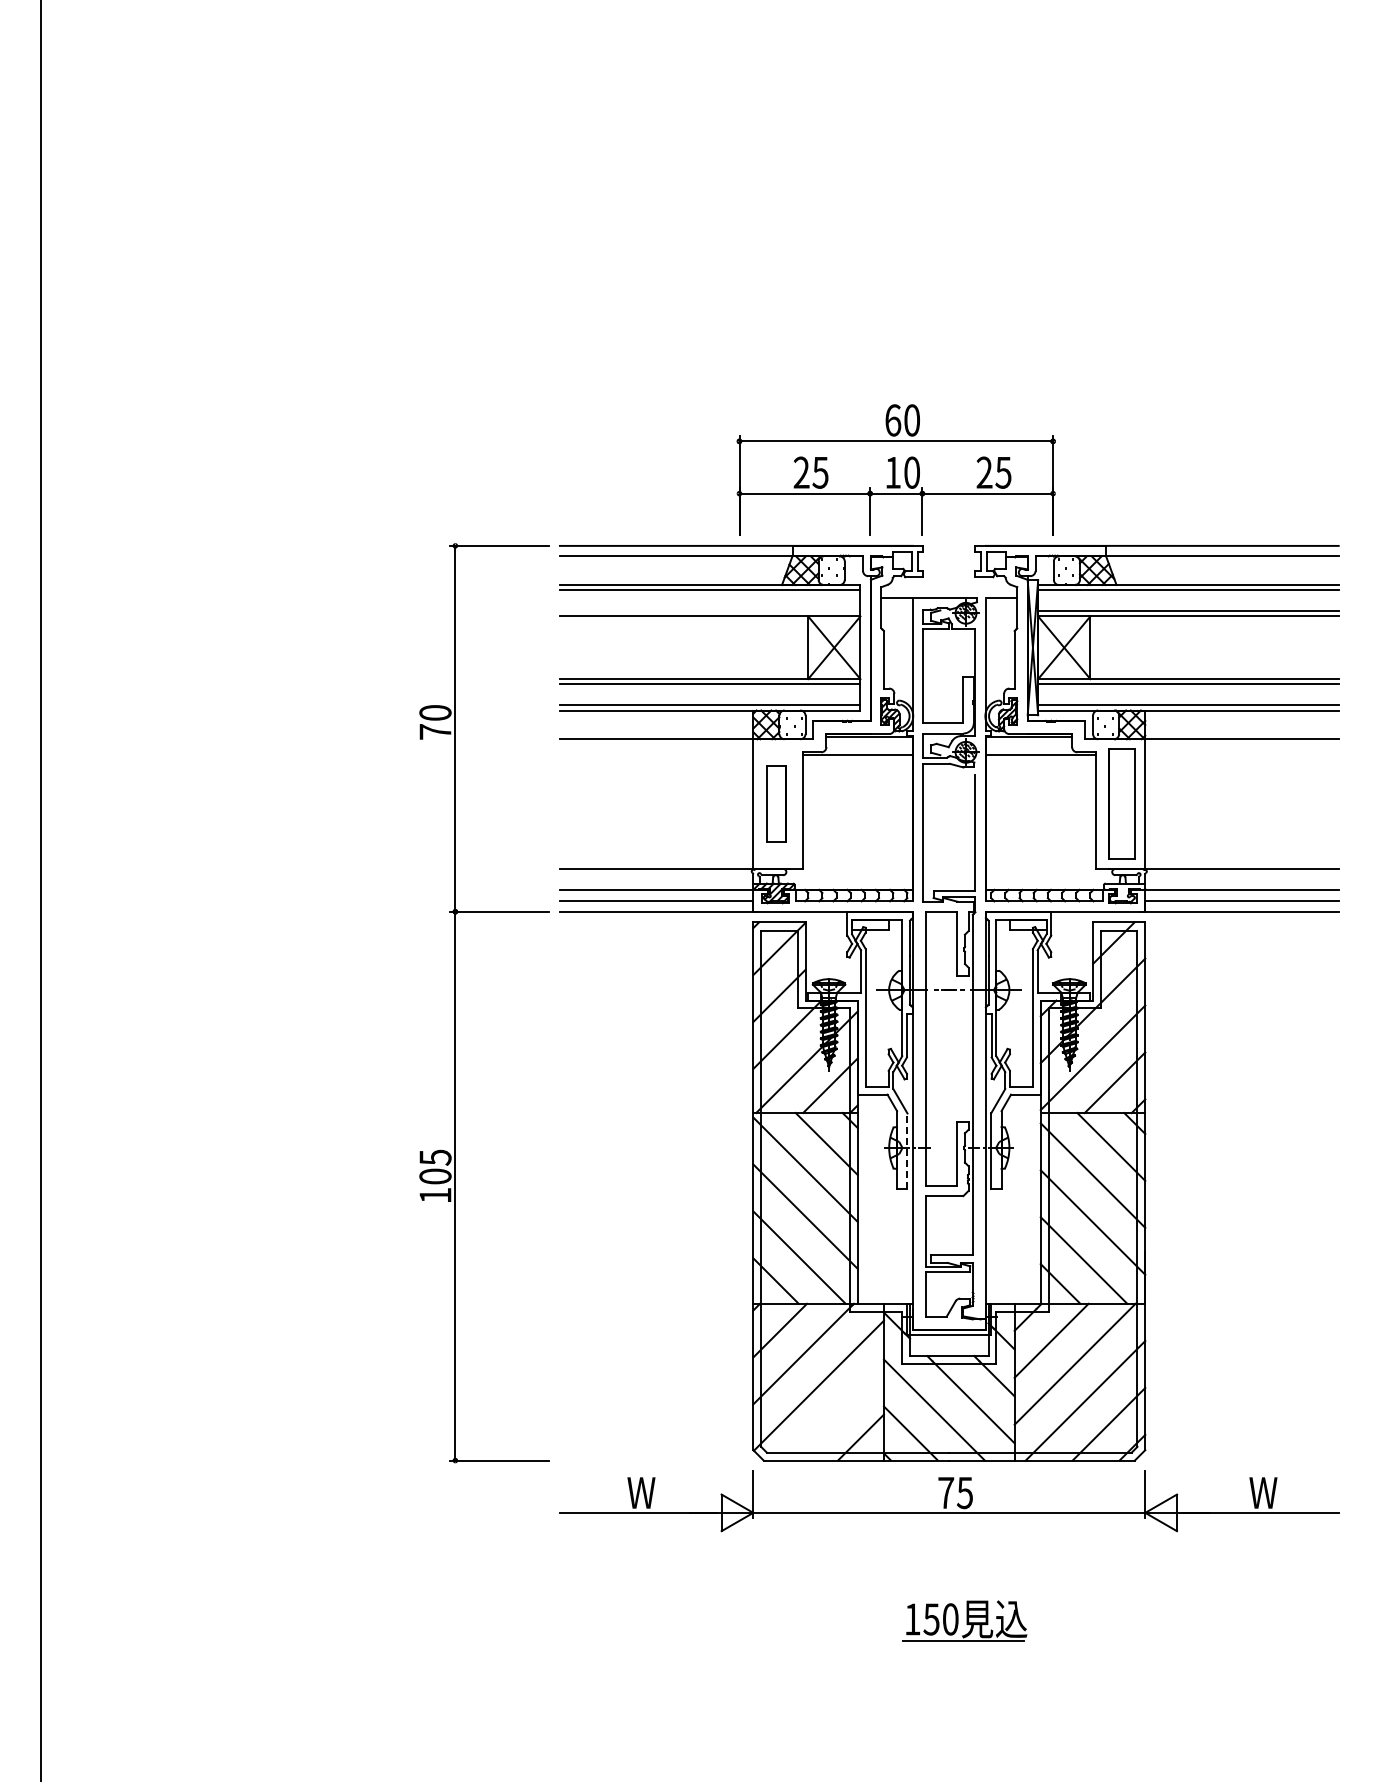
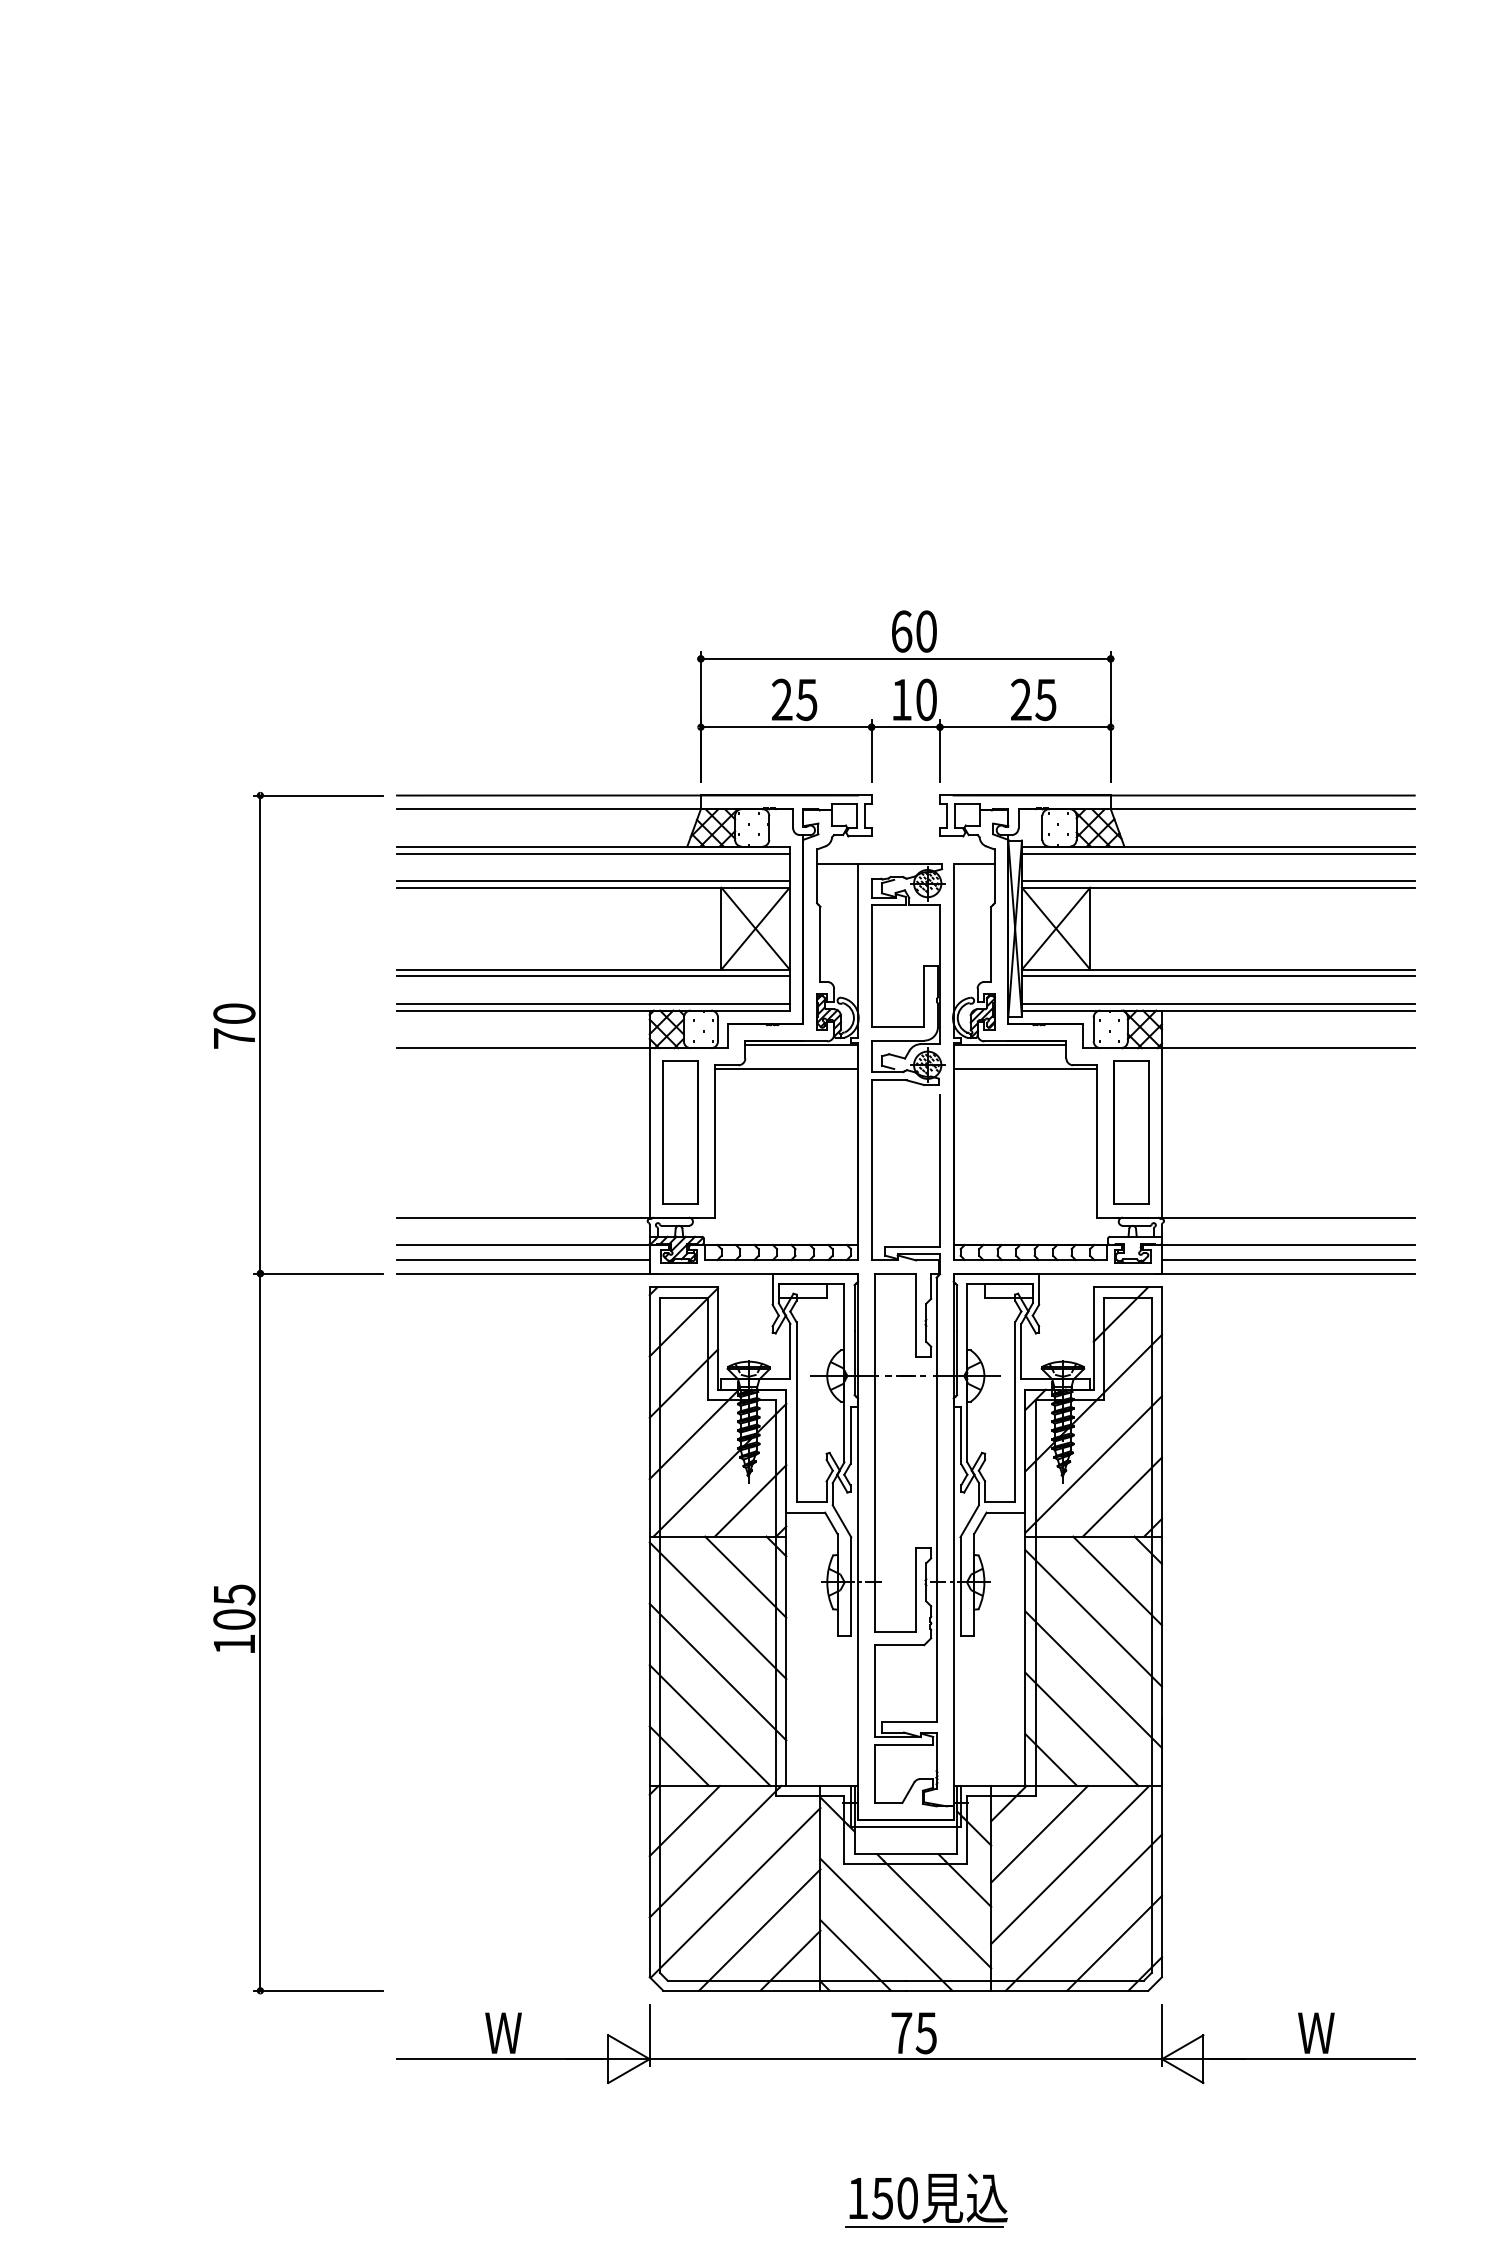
part: (895, 469) -> (904, 695), moved
line: (709, 611) -> (592, 881), added
part: (776, 803) -> (680, 1132), size x1.43
line: (907, 1151) -> (851, 1586), dashed -> solid
line: (837, 1413) -> (759, 1929), added

